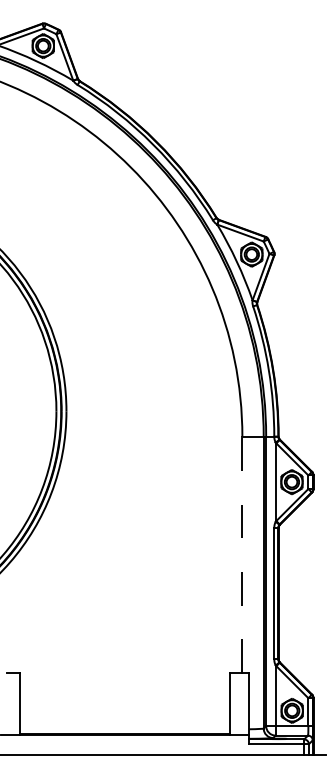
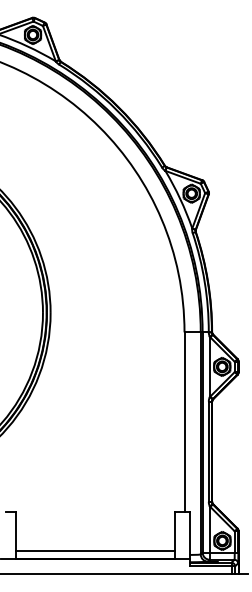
line: (242, 554) -> (184, 421), dashed -> solid
line: (125, 724) -> (95, 551), added

